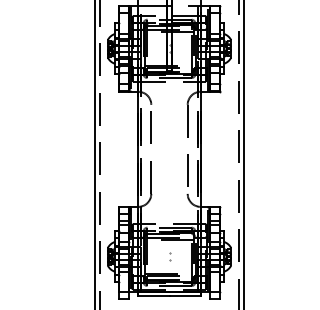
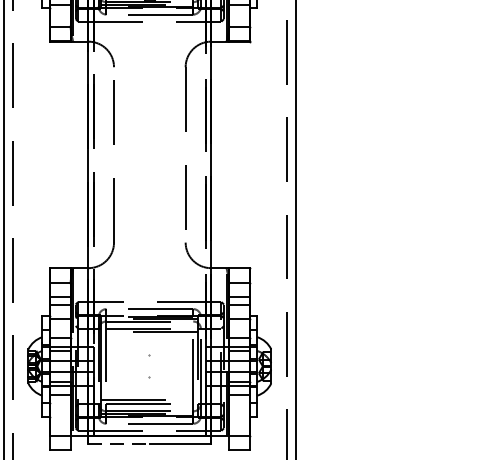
part: (170, 256) -> (151, 365), size x1.6
line: (153, 296) -> (118, 444), solid -> dashed

